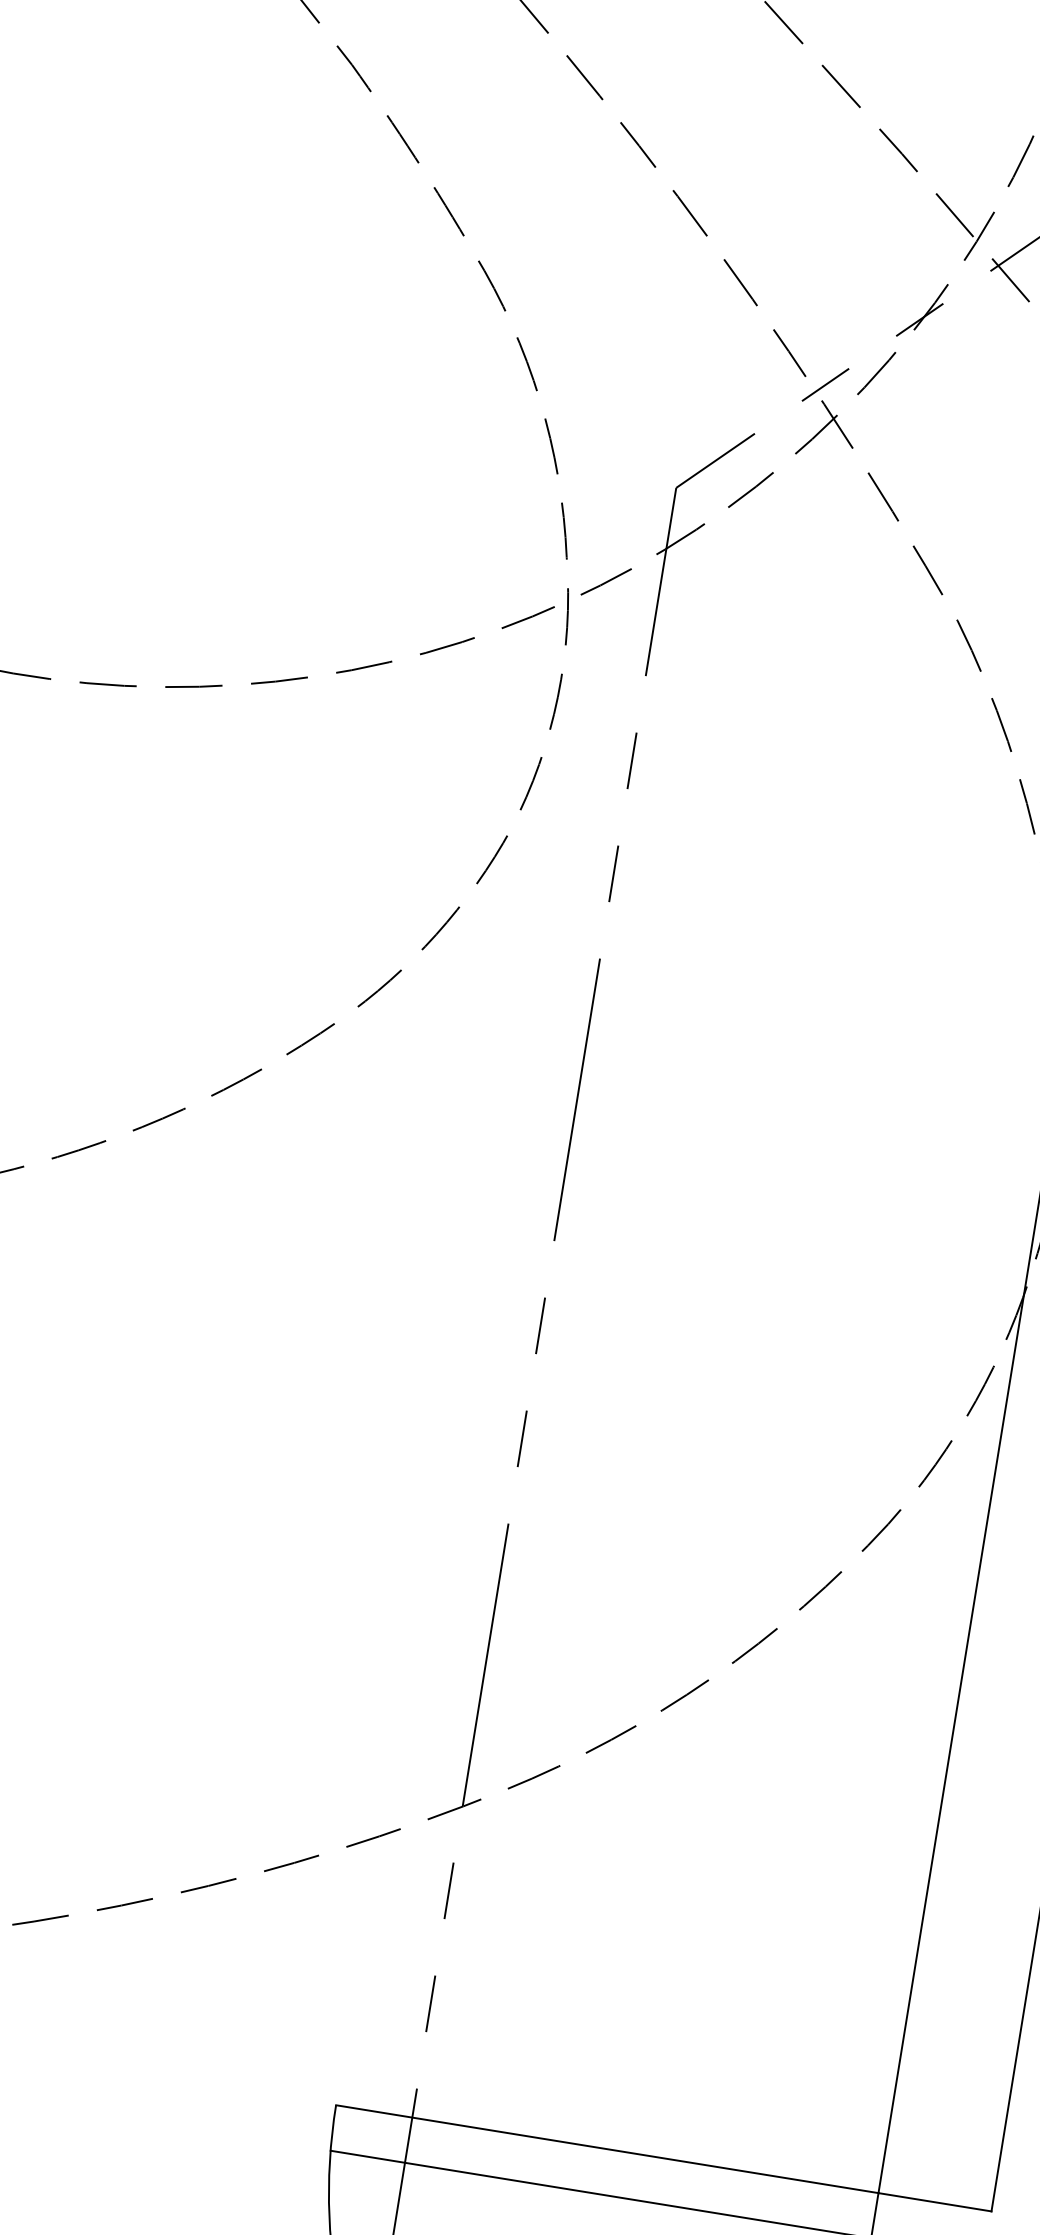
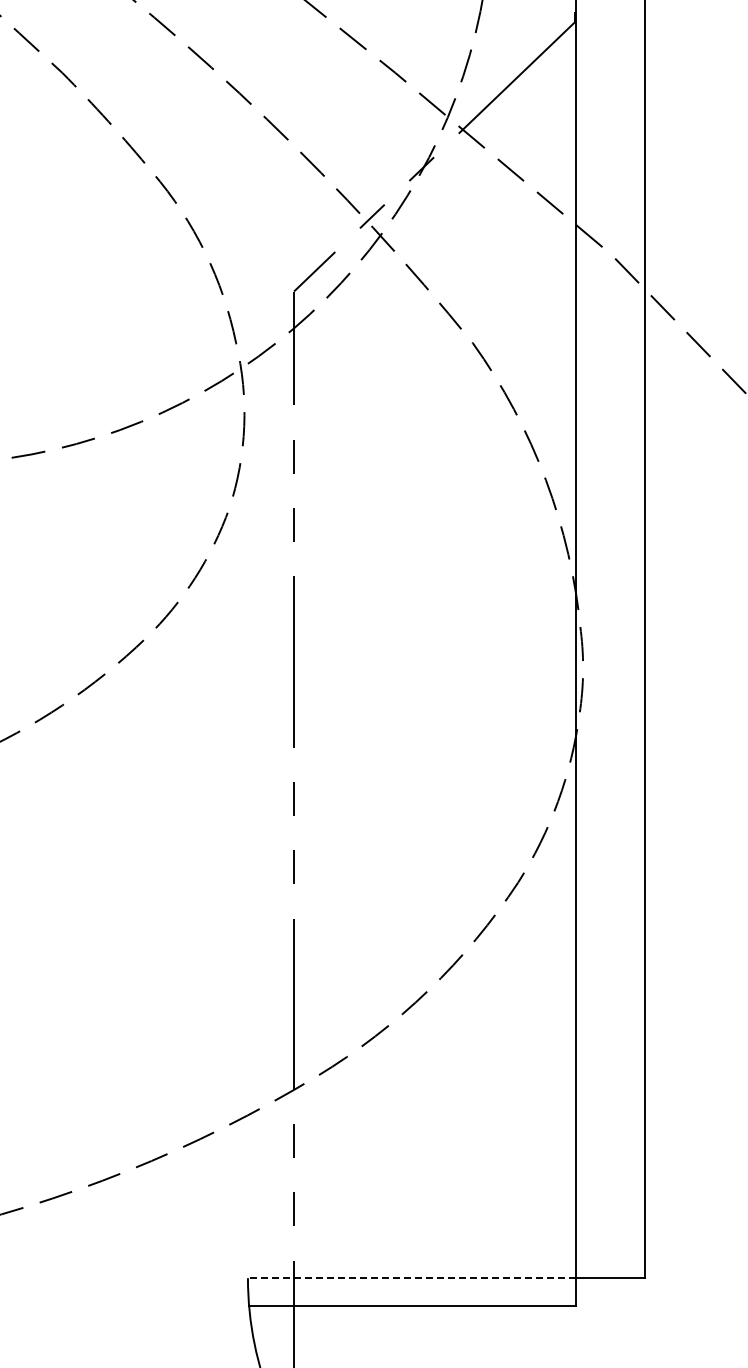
line: (606, 2149) -> (411, 1278), solid -> dashed

